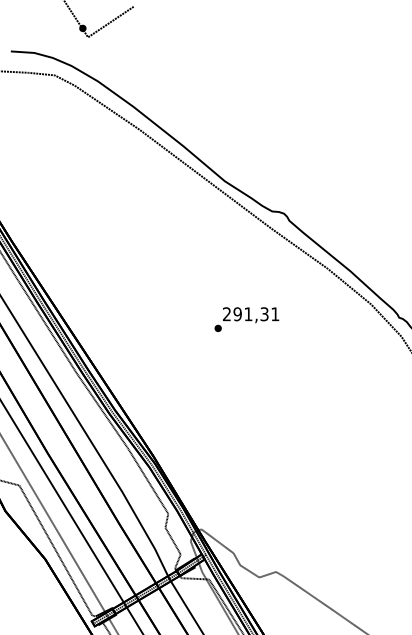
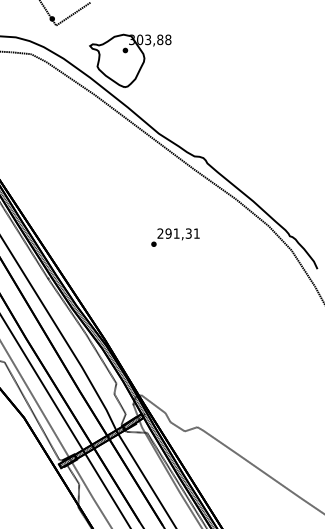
part: (186, 83) -> (130, 60), added

